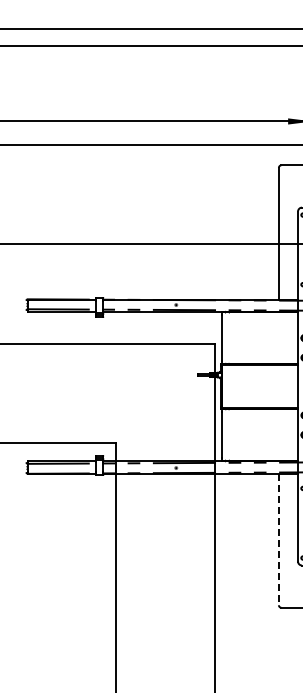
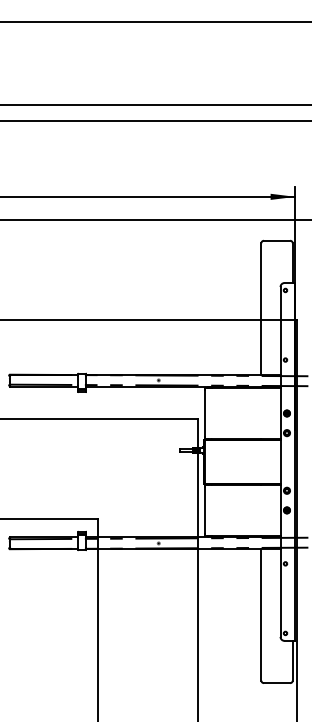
line: (278, 539) -> (261, 614), dashed -> solid

